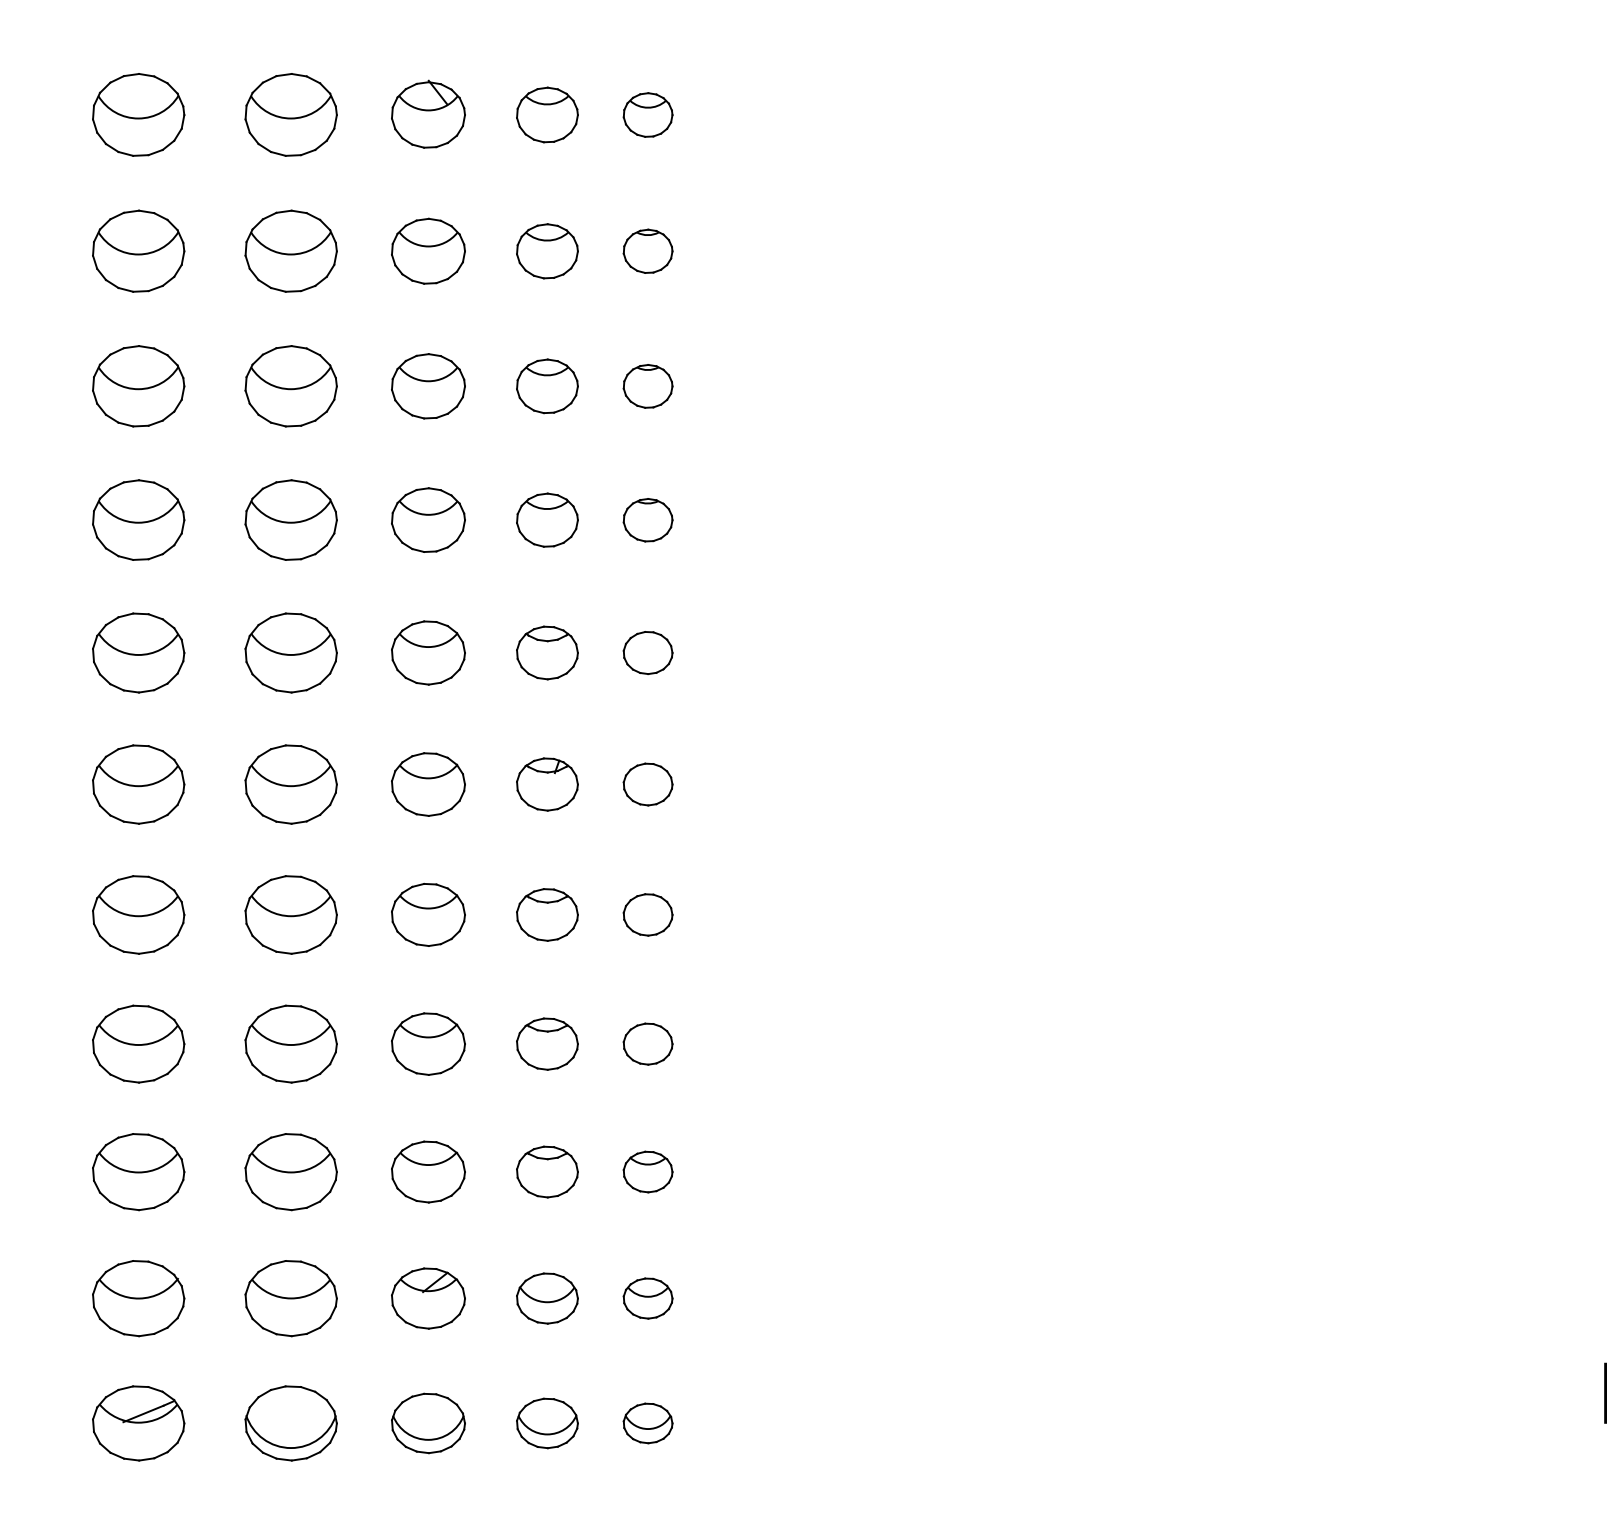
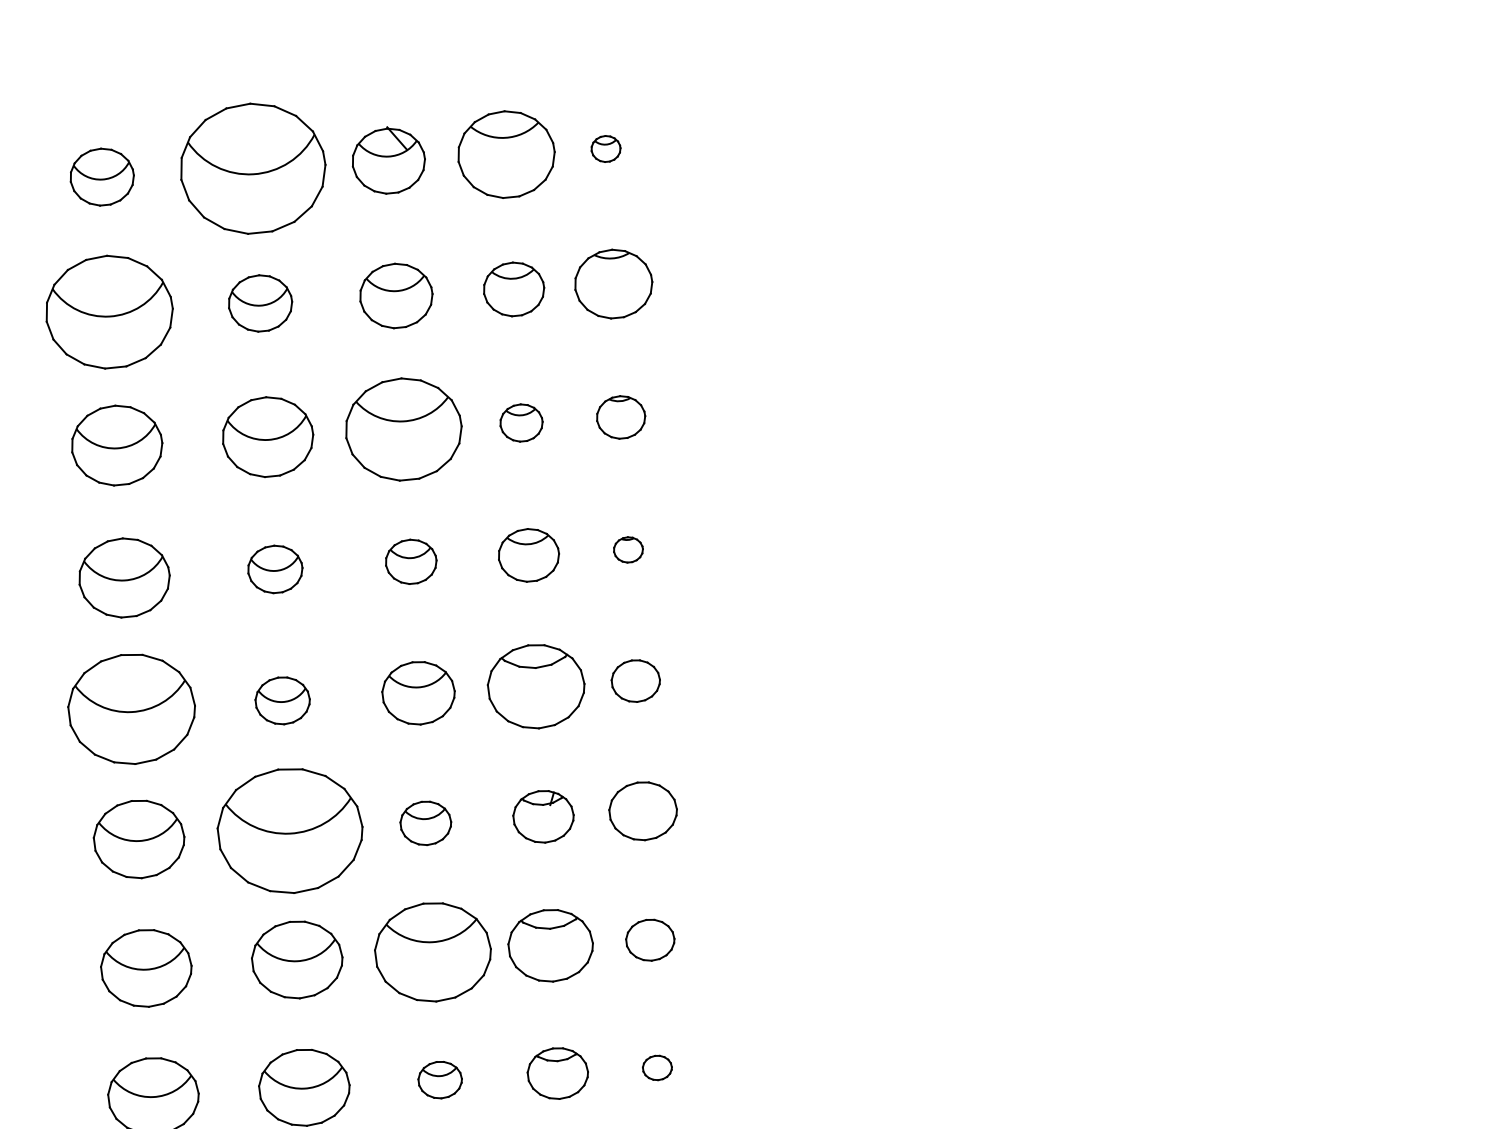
part: (138, 114) -> (101, 176), size x0.7
part: (290, 114) -> (252, 168), size x1.6
part: (547, 114) -> (506, 154), size x1.6
part: (647, 114) -> (605, 148), size x0.6
part: (138, 250) -> (109, 311), size x1.4
part: (290, 250) -> (259, 302), size x0.7
part: (647, 250) -> (612, 283), size x1.6
part: (428, 386) -> (403, 429), size x1.6
part: (547, 386) -> (521, 423), size x0.7
part: (290, 519) -> (274, 568), size x0.6
part: (428, 519) -> (411, 561), size x0.7
part: (647, 520) -> (627, 550), size x0.6
part: (138, 652) -> (131, 708), size x1.4
part: (290, 652) -> (282, 700), size x0.6
part: (547, 652) -> (536, 686), size x1.6
part: (290, 784) -> (289, 830), size x1.6
part: (428, 784) -> (425, 823), size x0.7
part: (647, 784) -> (642, 811), size x1.4
part: (428, 914) -> (433, 951), size x1.6
part: (547, 914) -> (550, 945), size x1.4
part: (428, 1043) -> (440, 1079), size x0.6
part: (647, 1043) -> (656, 1067), size x0.6

